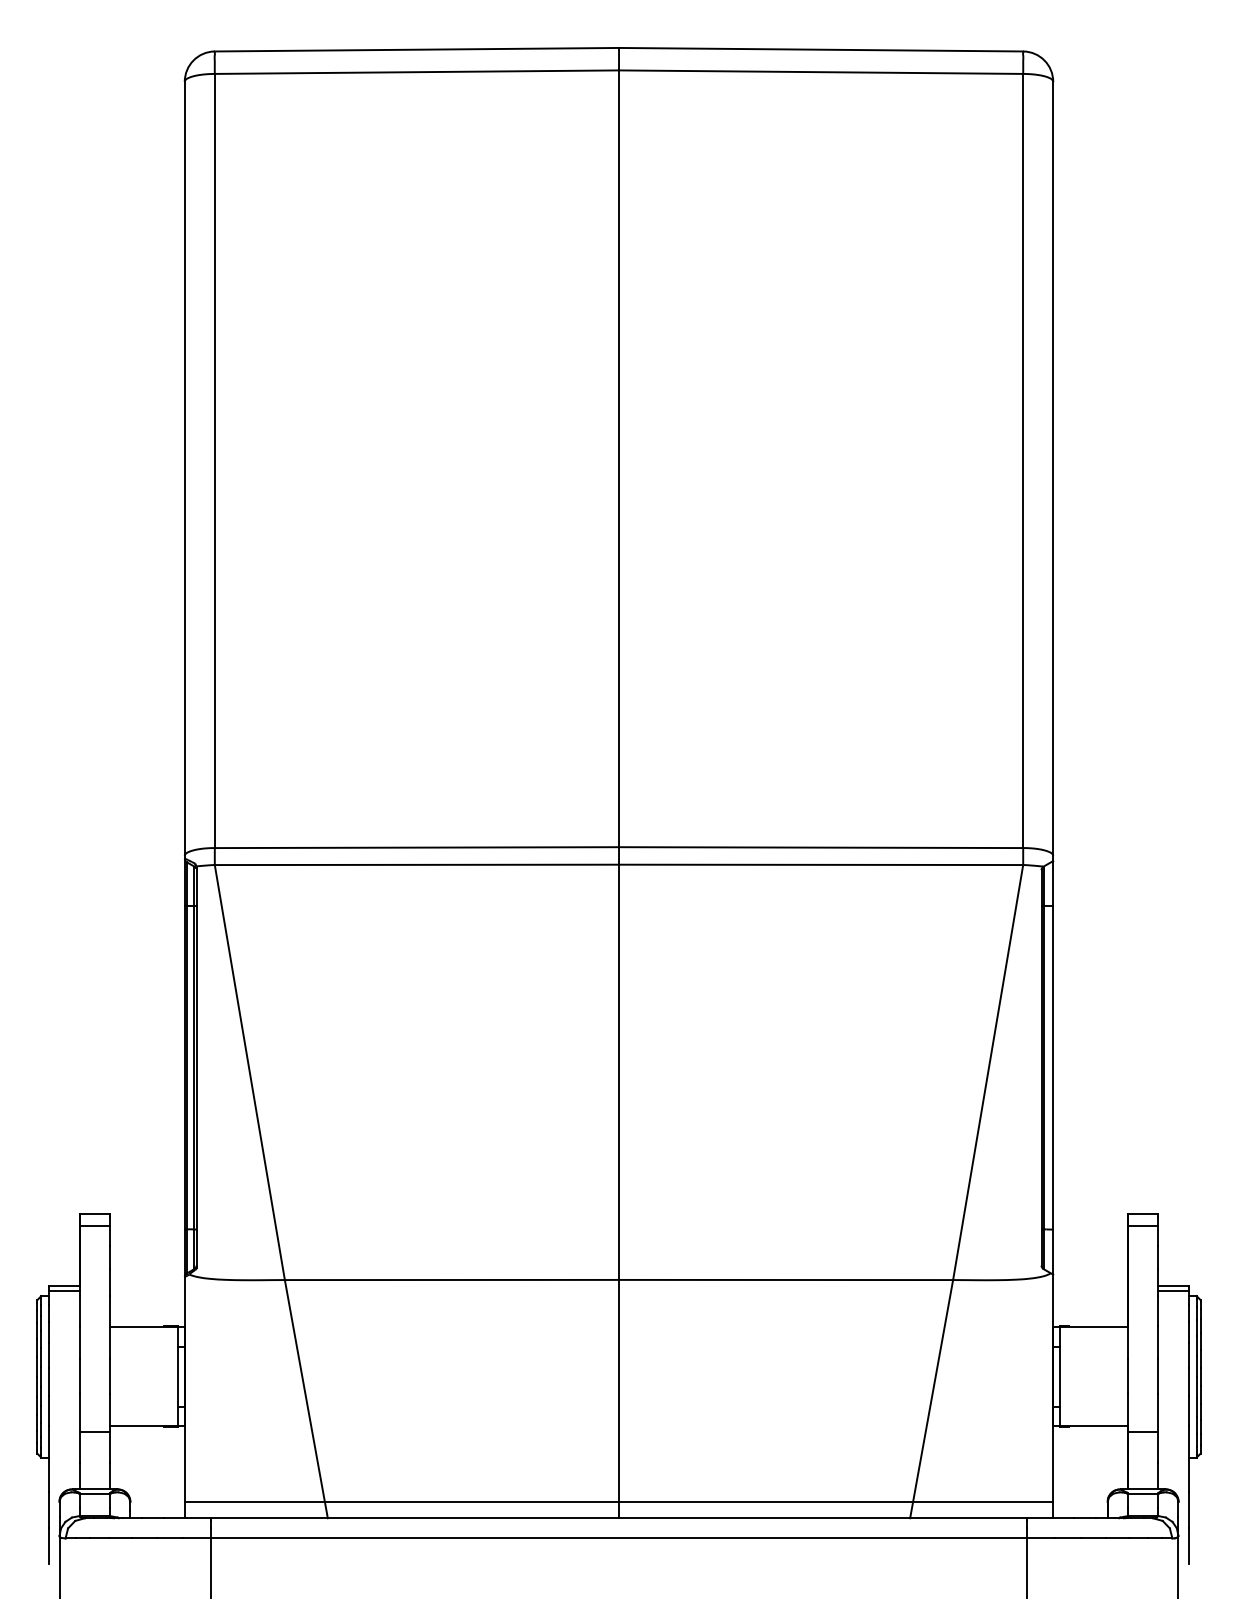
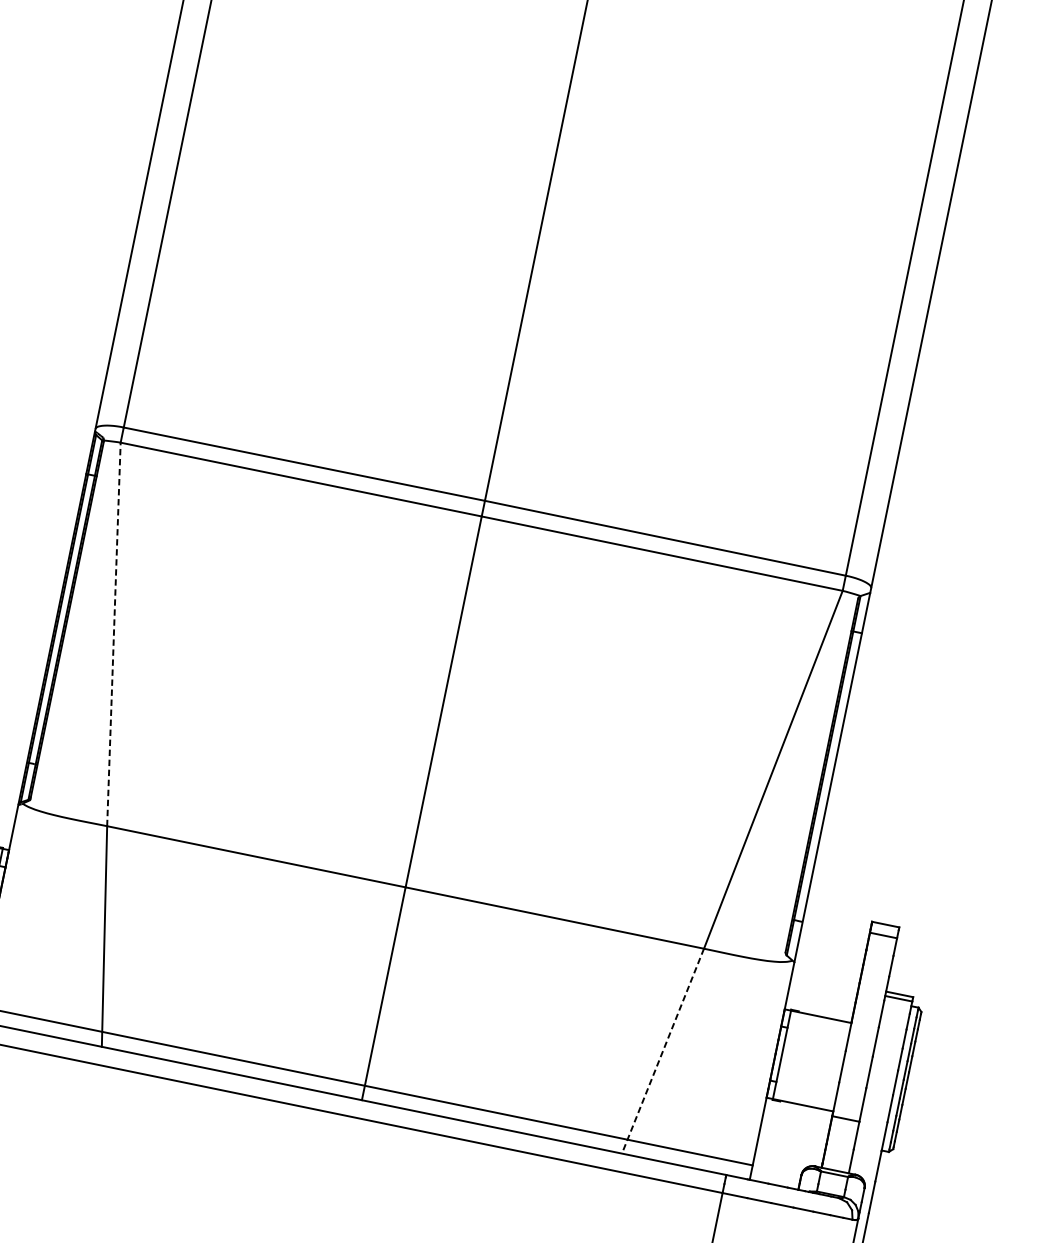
line: (249, 1072) -> (113, 634), solid -> dashed
line: (931, 1399) -> (662, 1051), solid -> dashed

